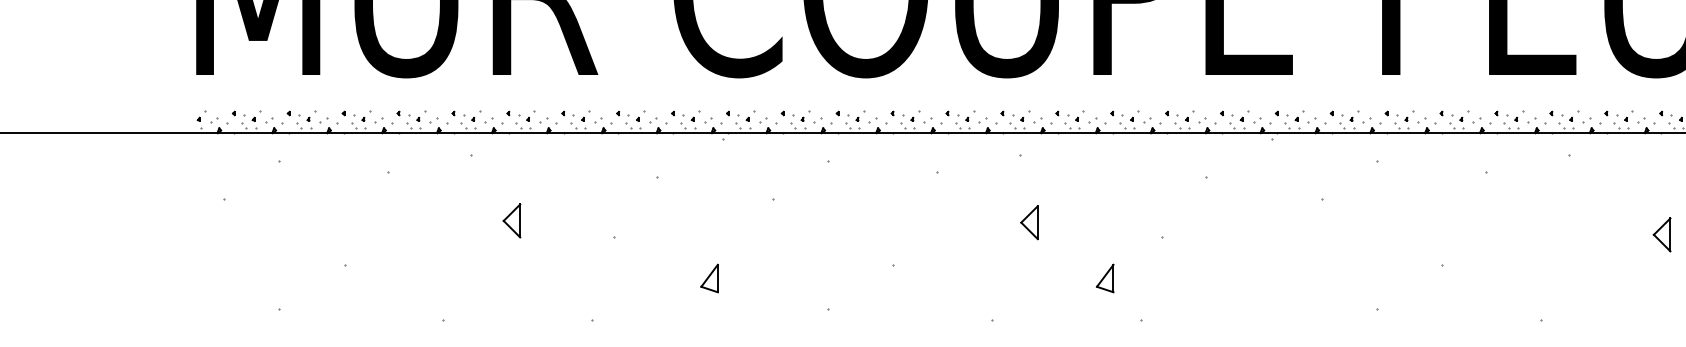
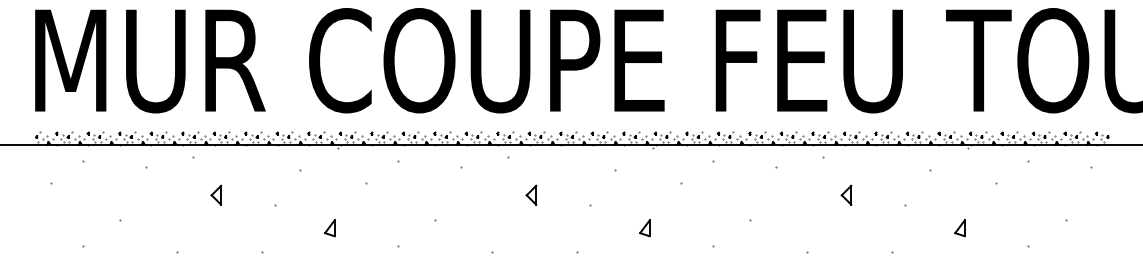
part: (1029, 221) -> (531, 194), moved
part: (1662, 233) -> (846, 194), moved
part: (1104, 278) -> (644, 228), moved

